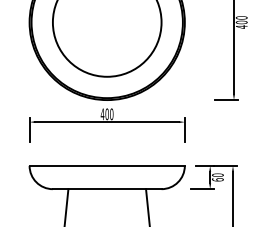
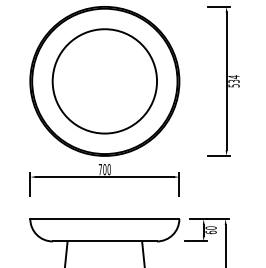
text: (241, 22) -> (233, 81), 400 -> 534
text: (102, 114) -> (100, 169), 400 -> 700

